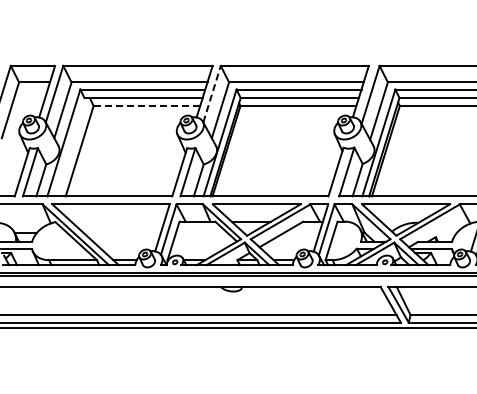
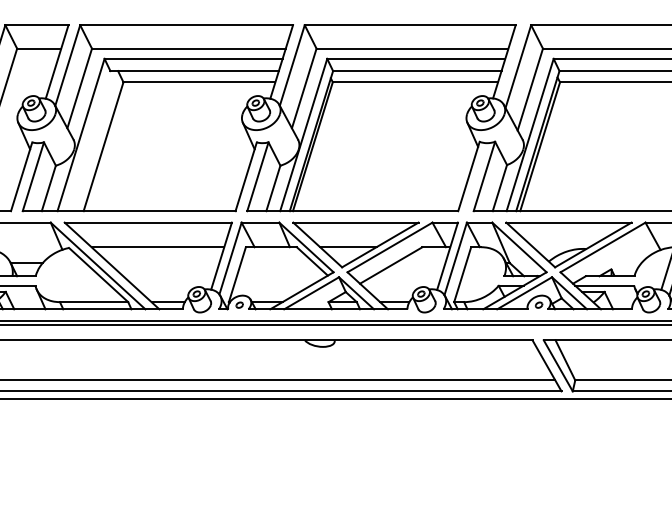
line: (212, 94) -> (292, 65), dashed -> solid
line: (146, 105) -> (198, 81), dashed -> solid
line: (117, 221) -> (157, 247), added

